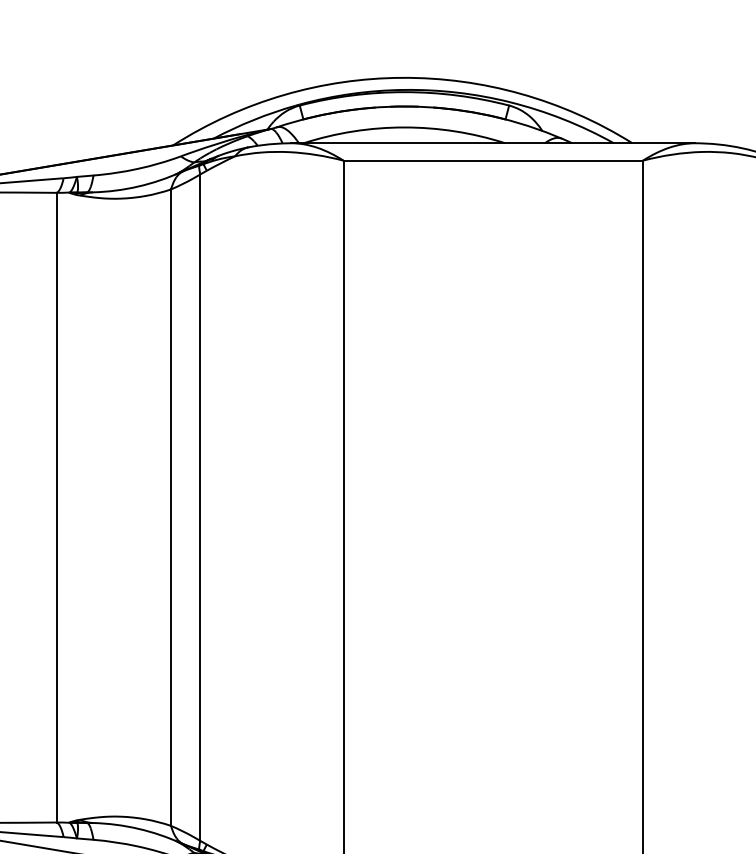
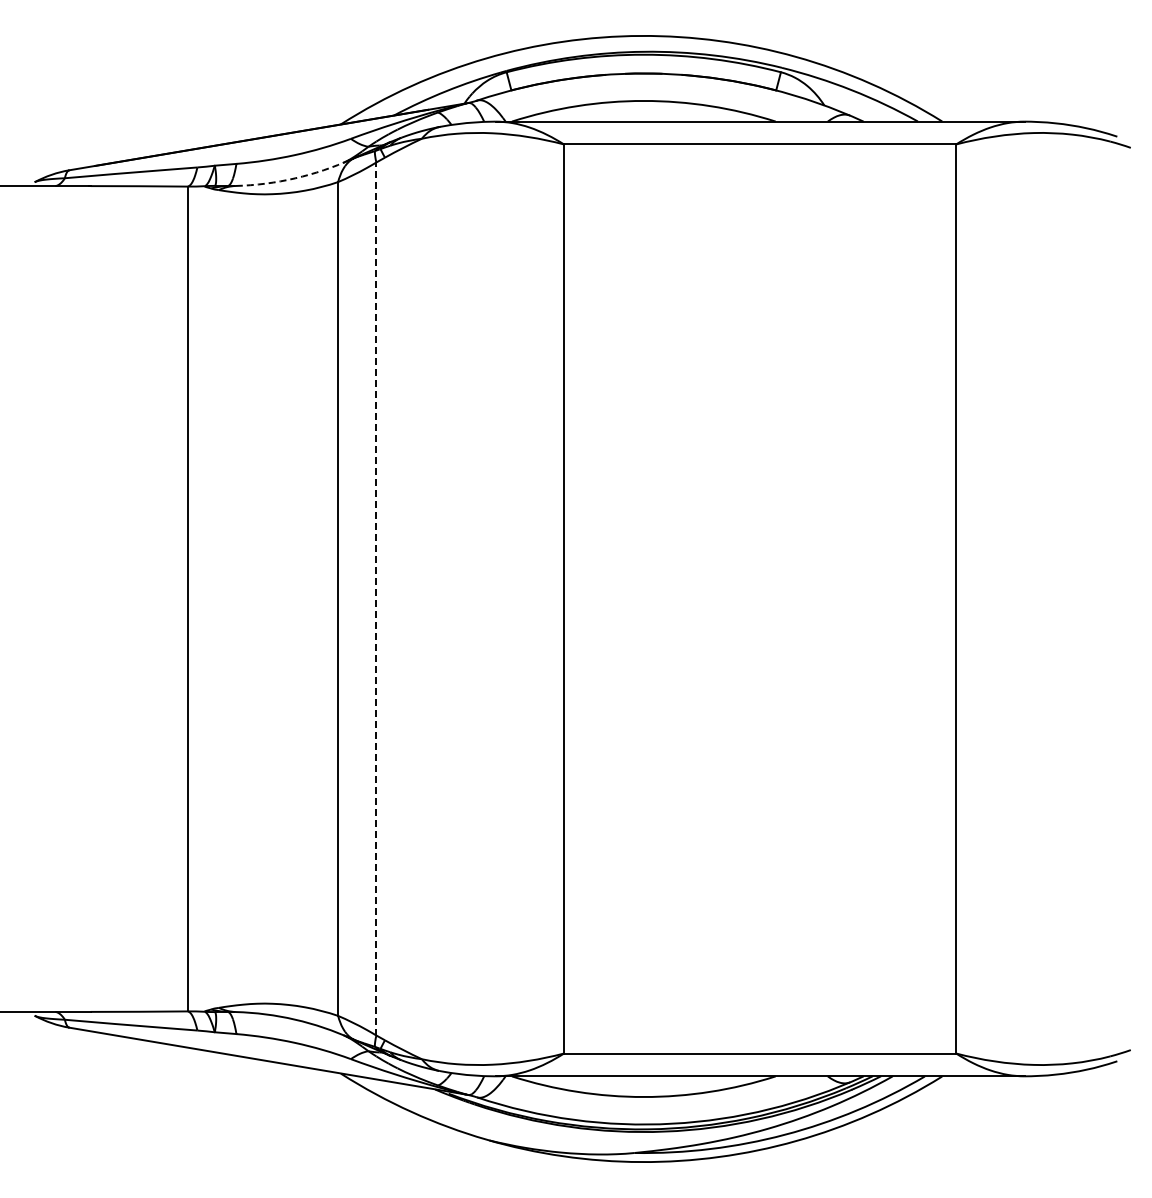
arc: (138, 186) -> (295, 178), solid -> dashed
line: (200, 508) -> (376, 599), solid -> dashed

